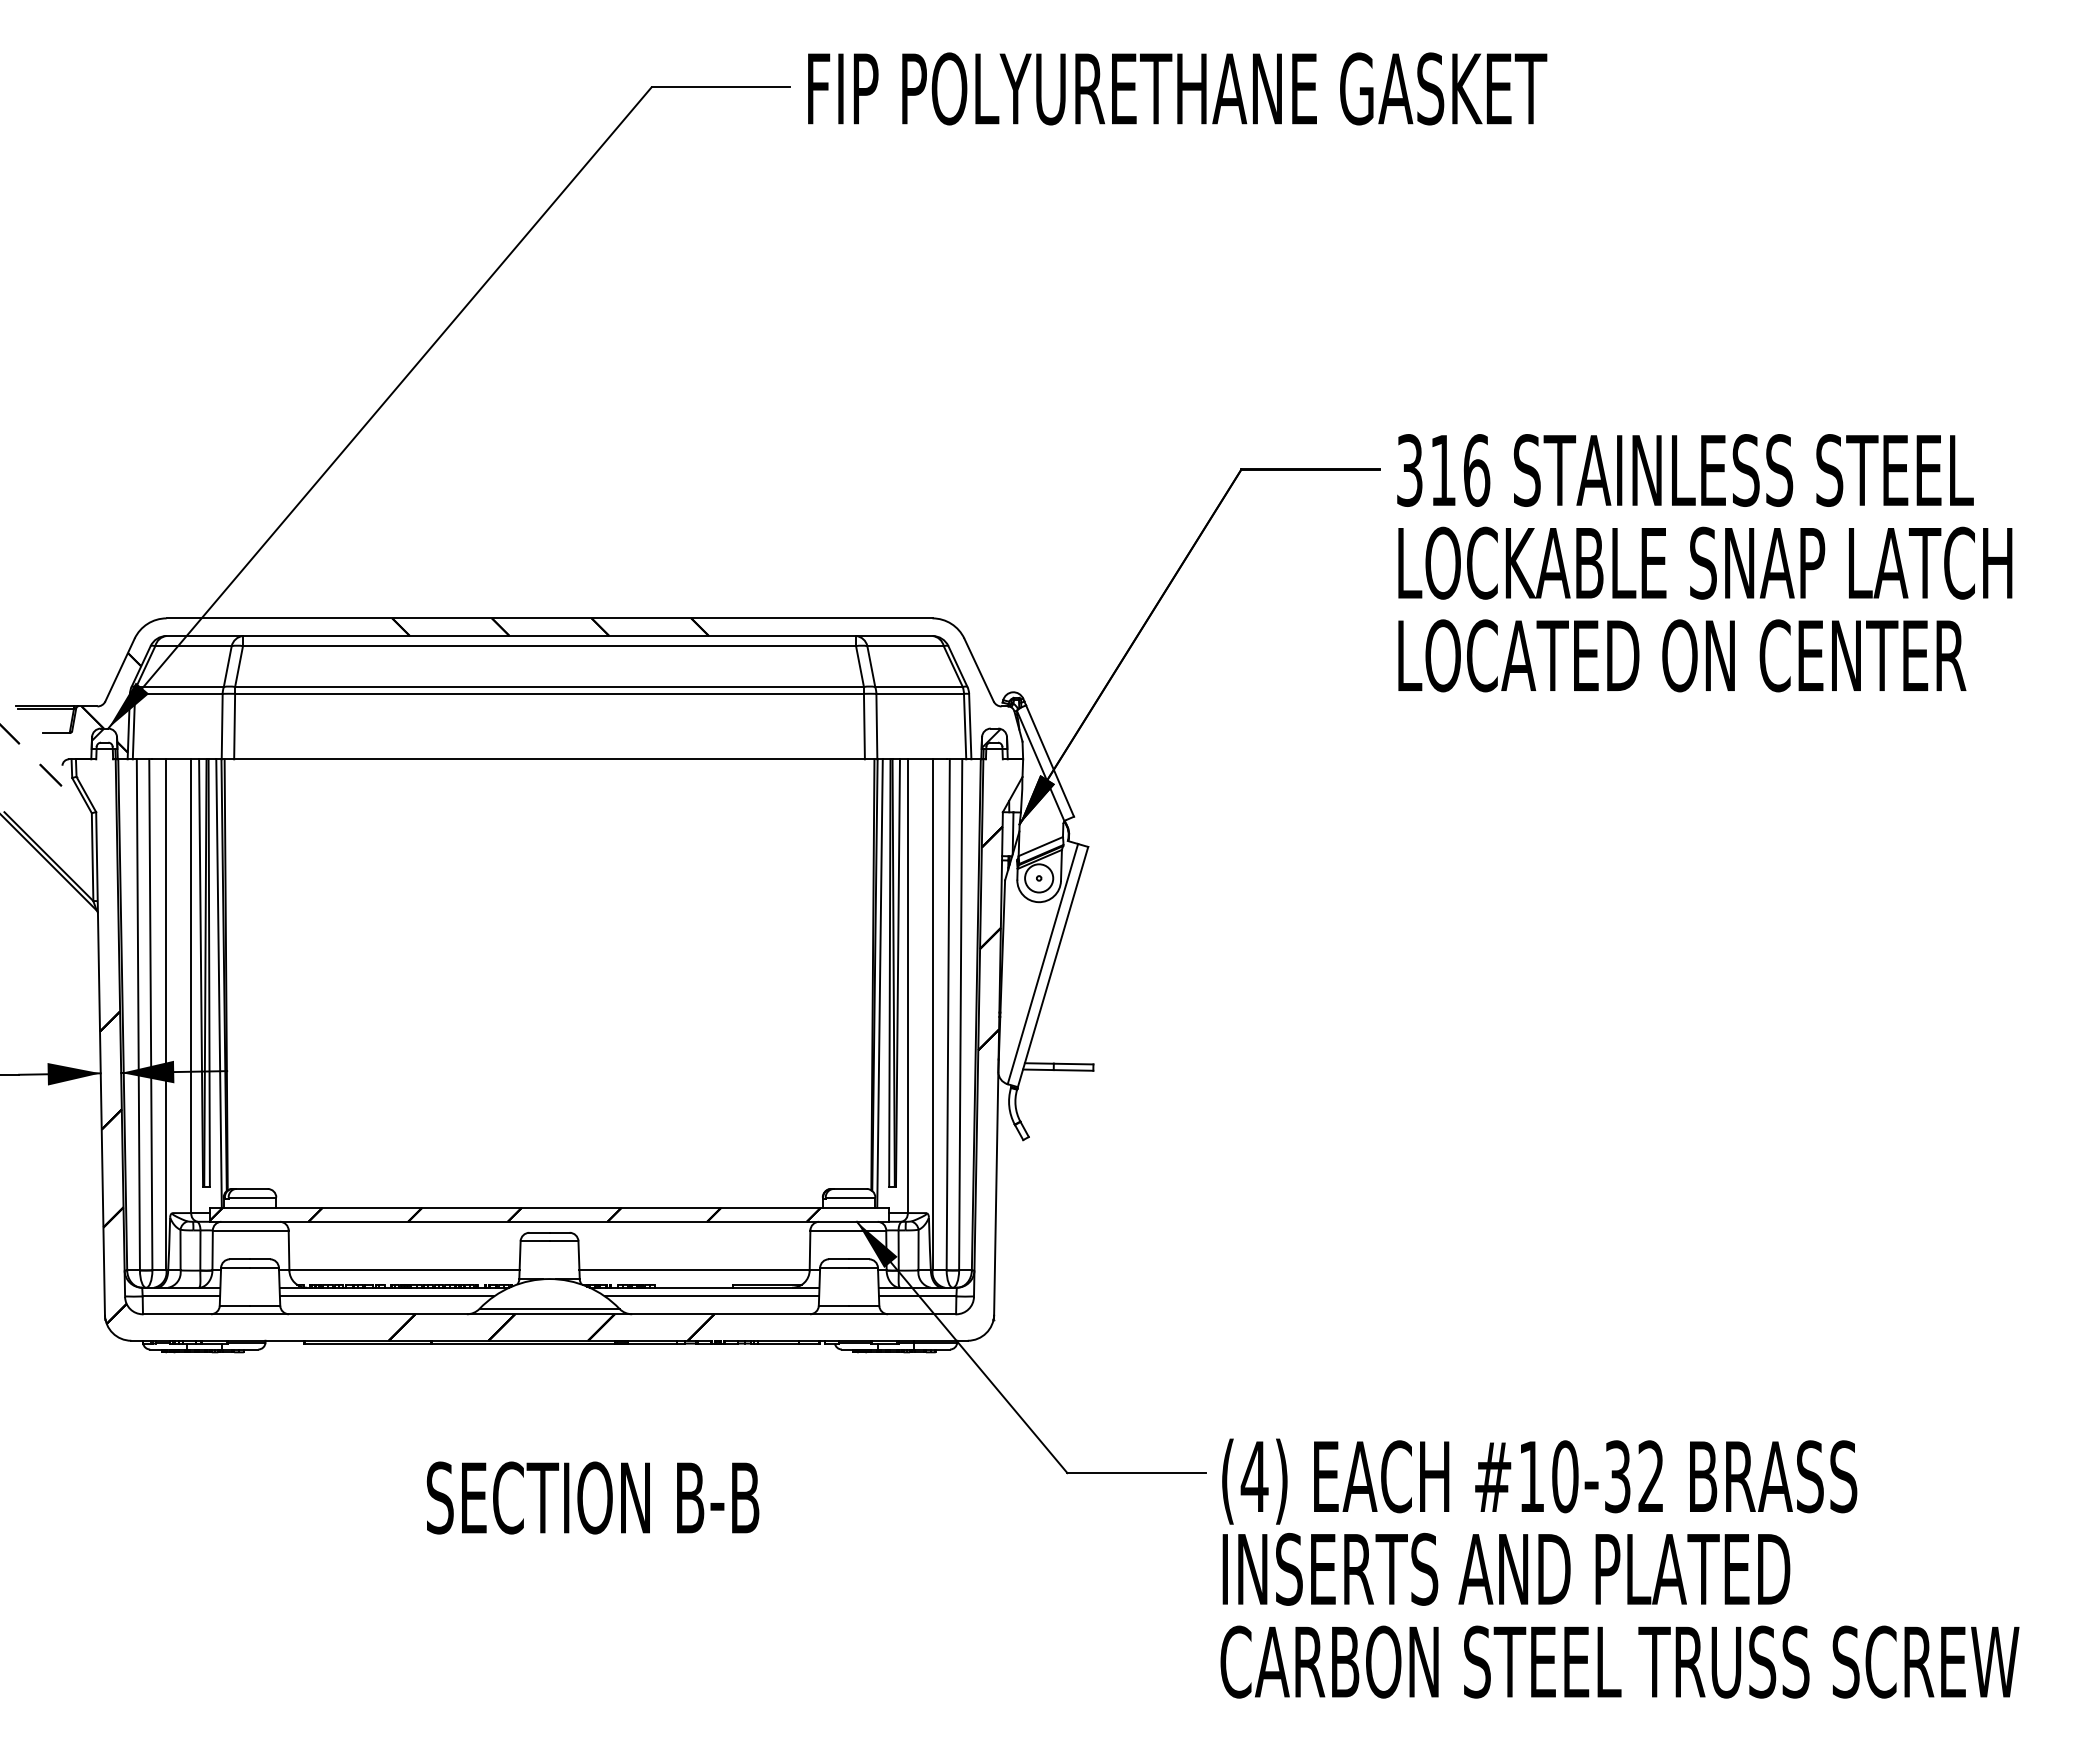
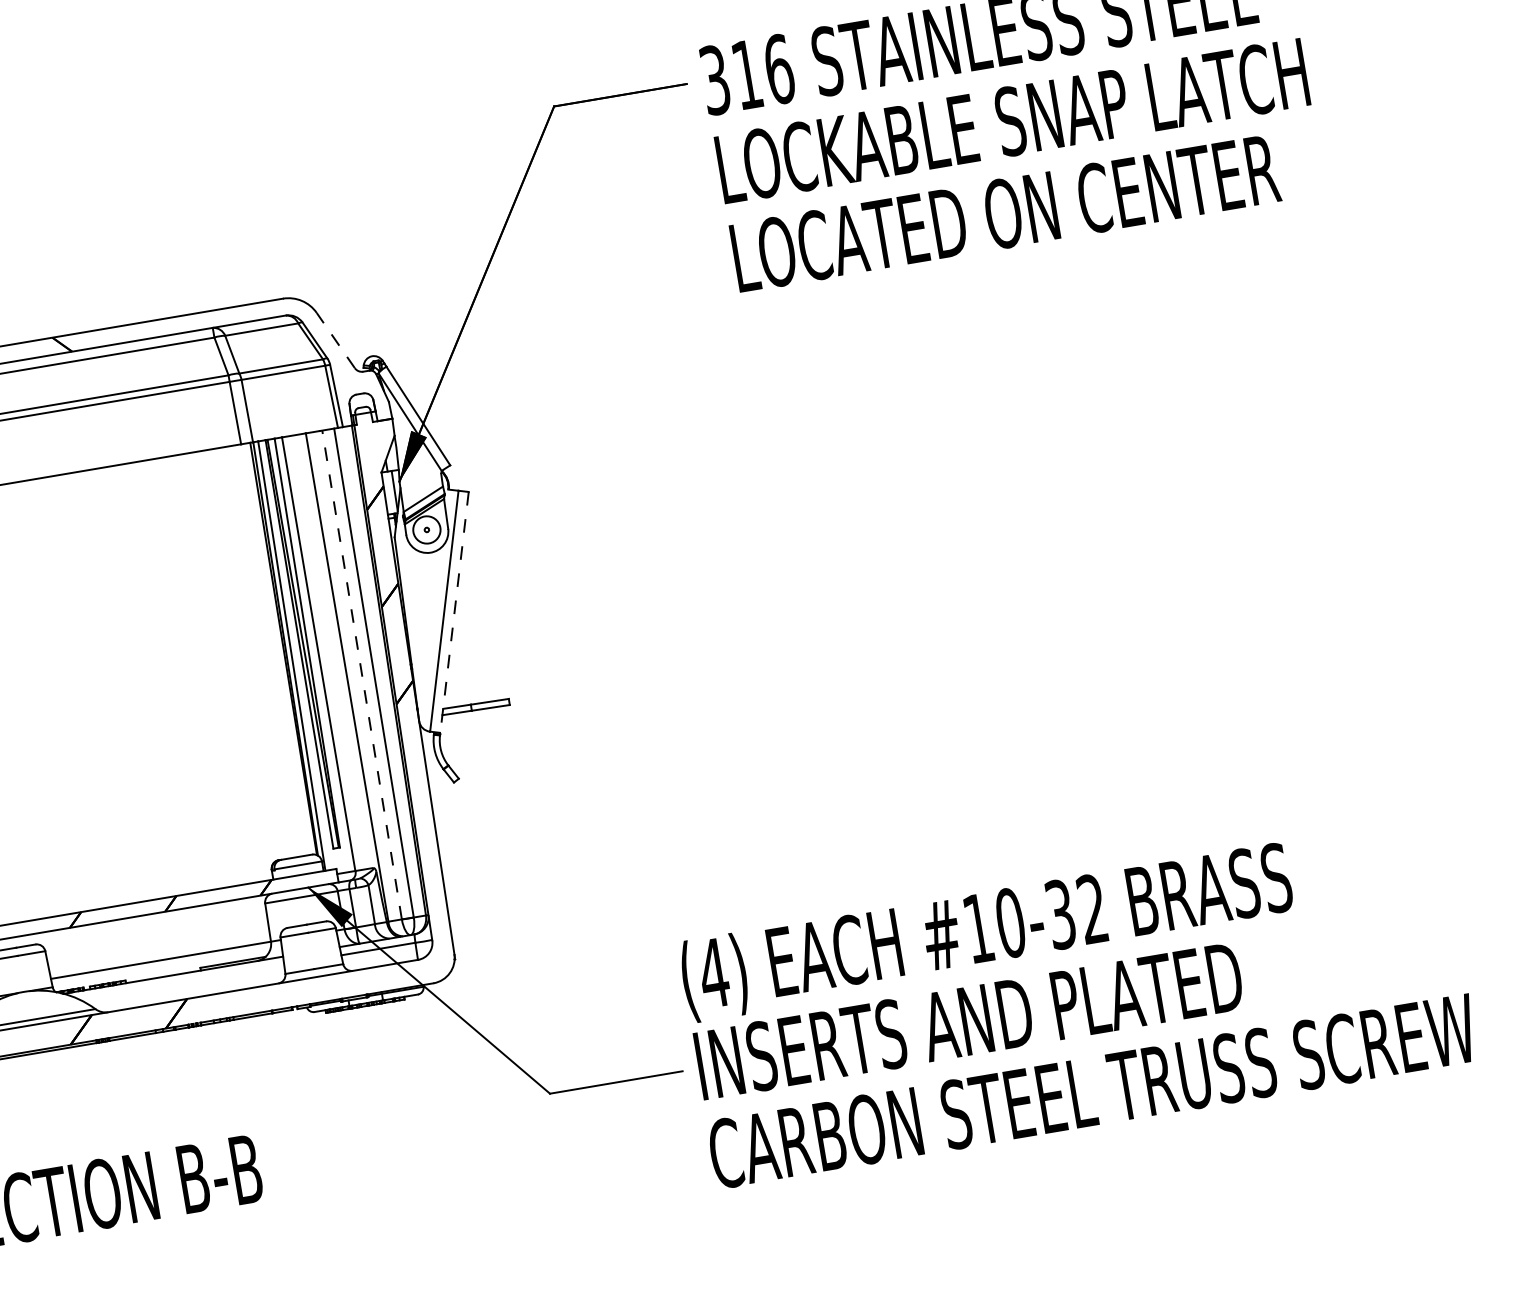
line: (979, 670) -> (336, 340), solid -> dashed
hatch: (990, 738) -> (357, 404), removed
line: (1052, 967) -> (454, 612), solid -> dashed
line: (948, 1014) -> (362, 674), solid -> dashed
line: (711, 1296) -> (181, 982), removed
text: (1619, 1568) -> (1077, 1001), moved

